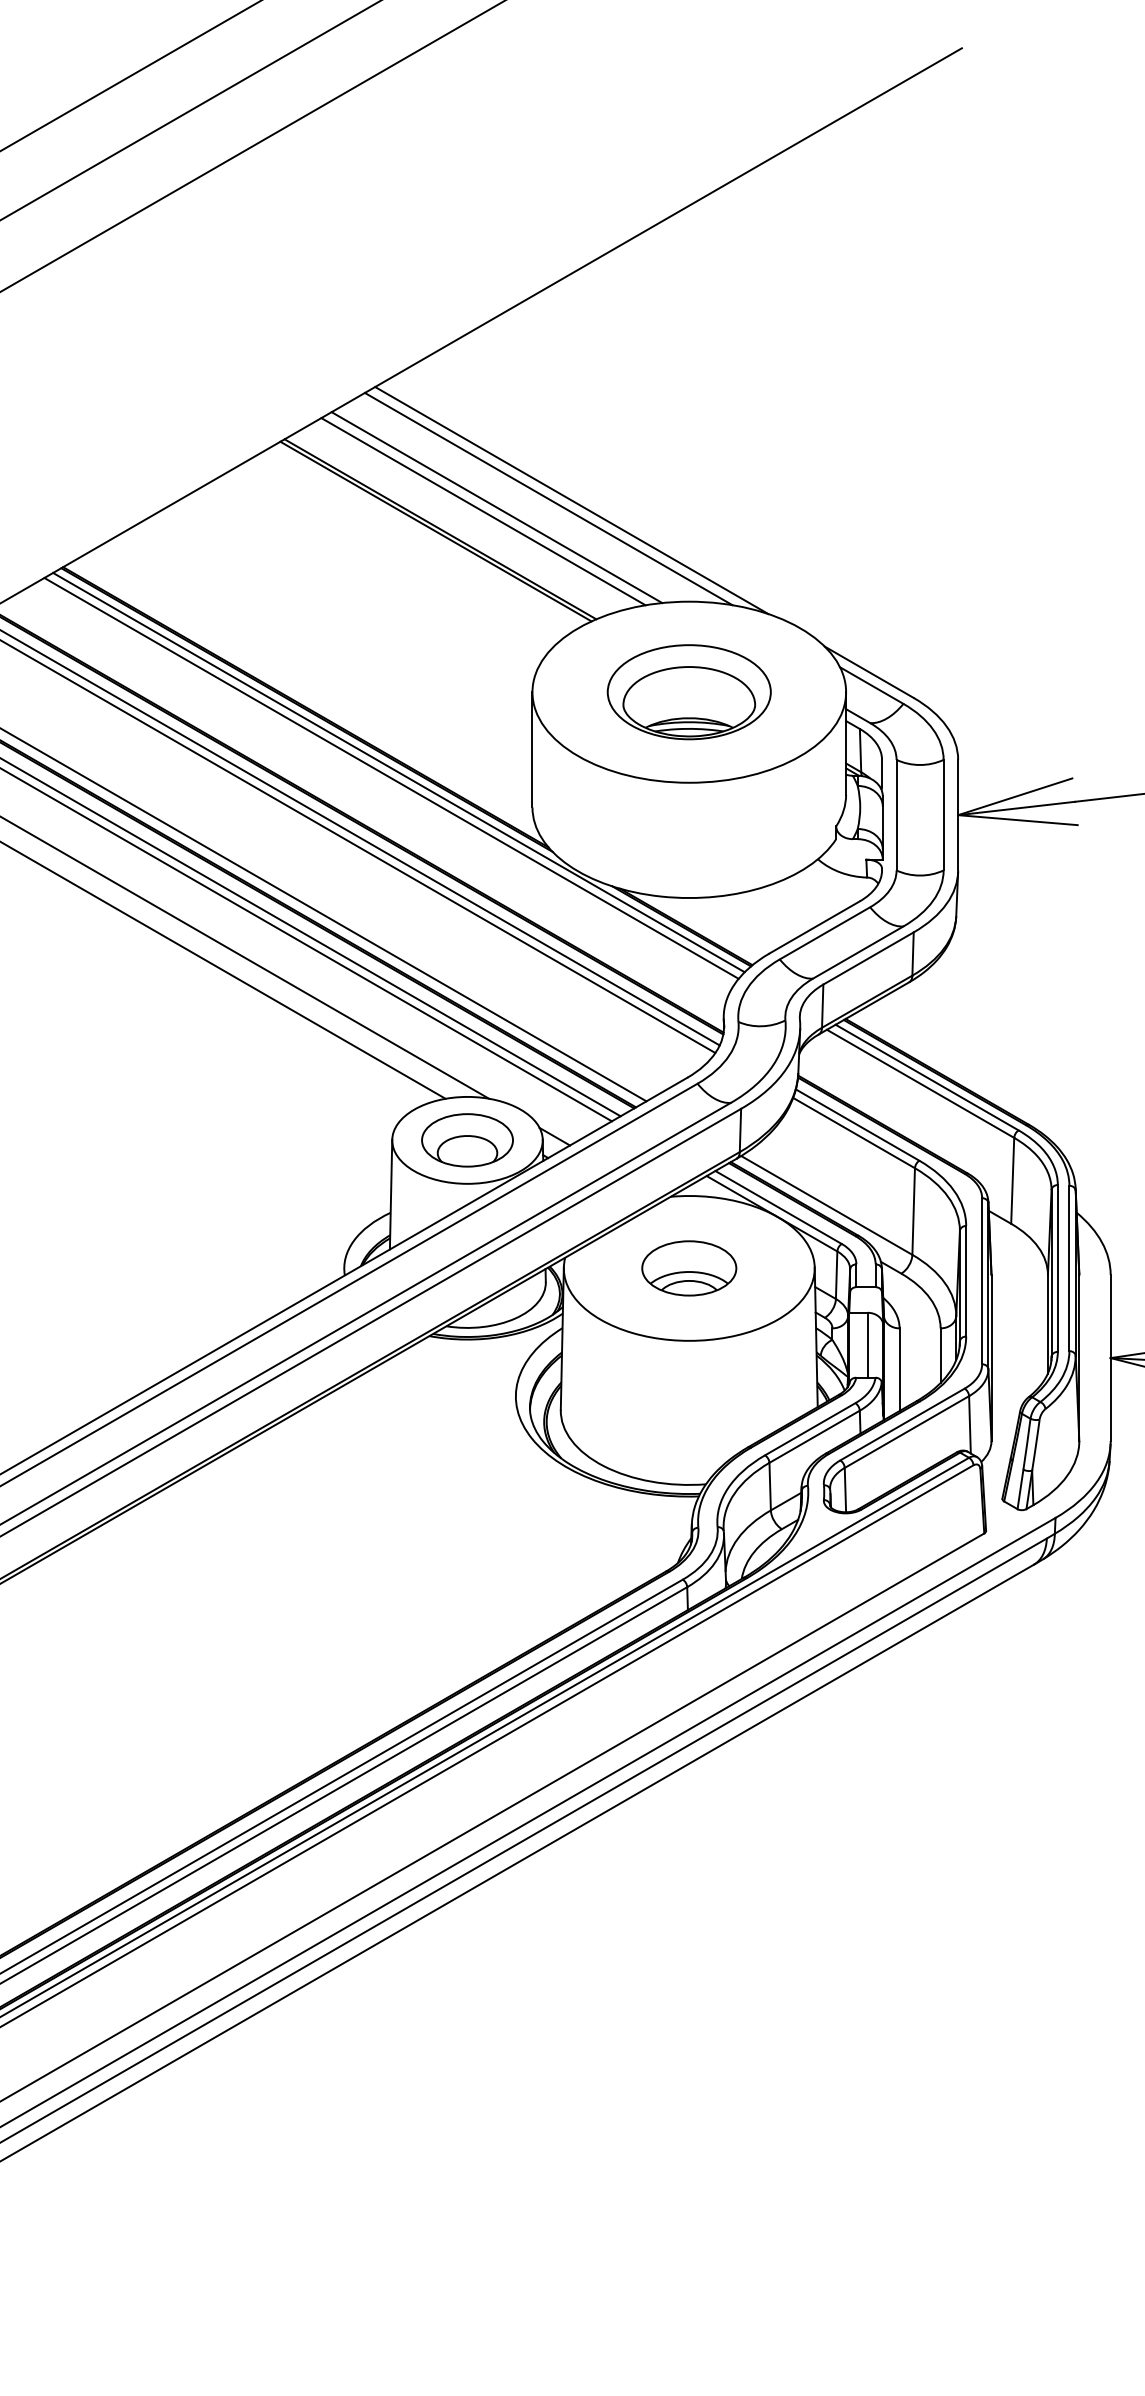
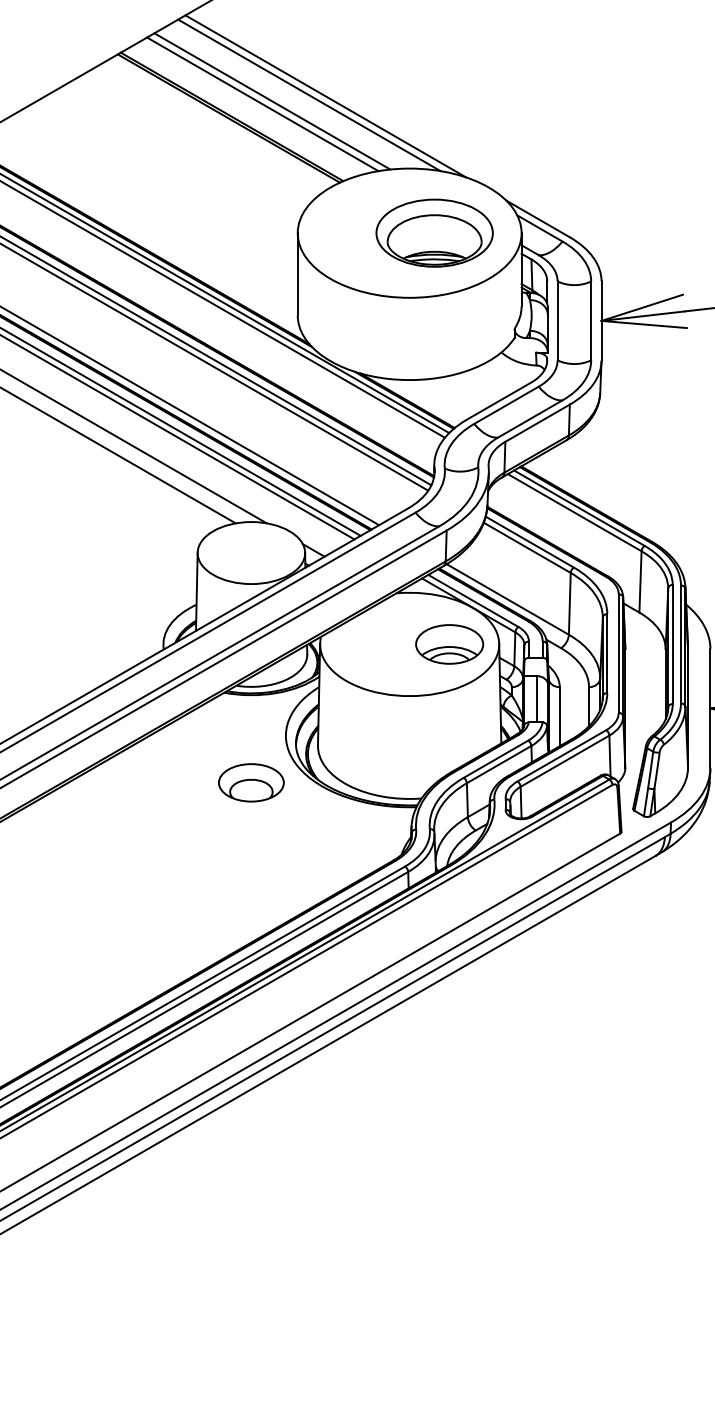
part: (688, 692) -> (434, 233), moved
part: (467, 1140) -> (251, 782), moved
part: (689, 1268) -> (449, 644), moved

